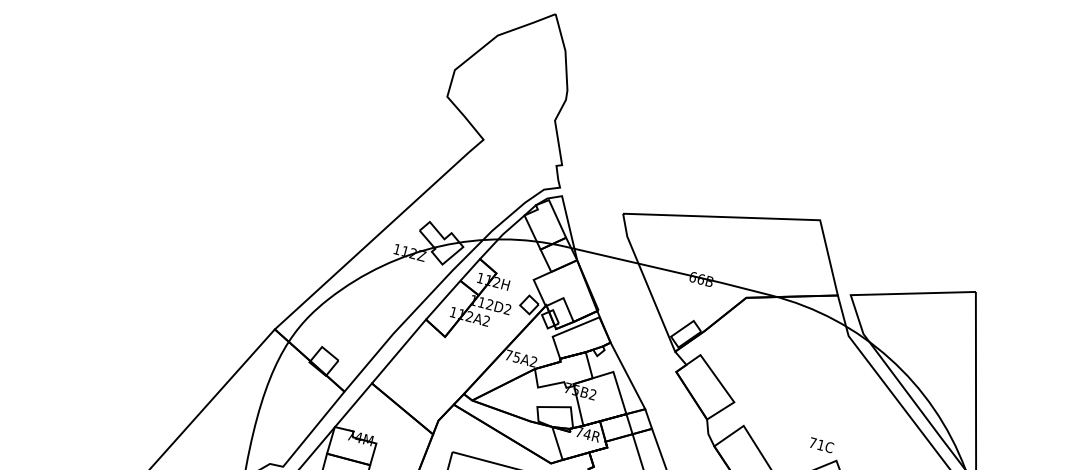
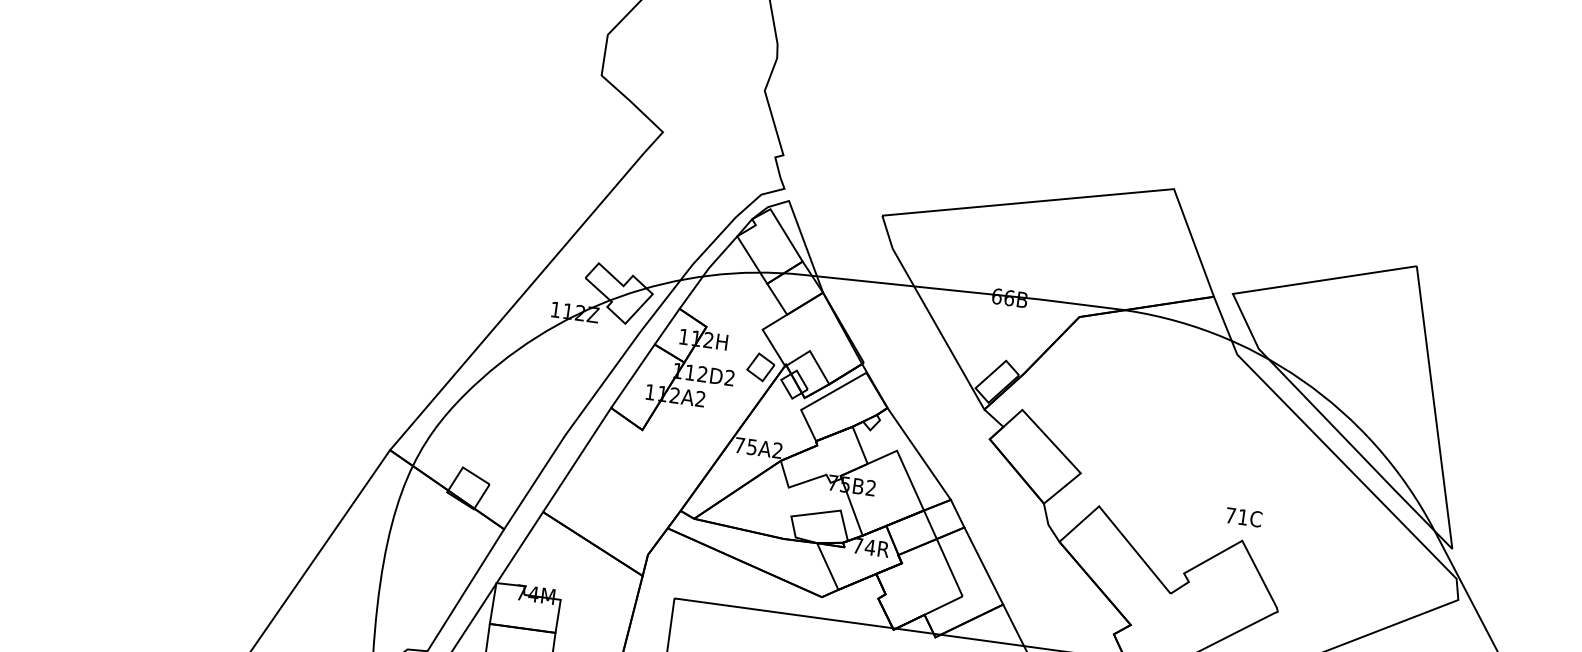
text: (822, 445) -> (1245, 517), moved

